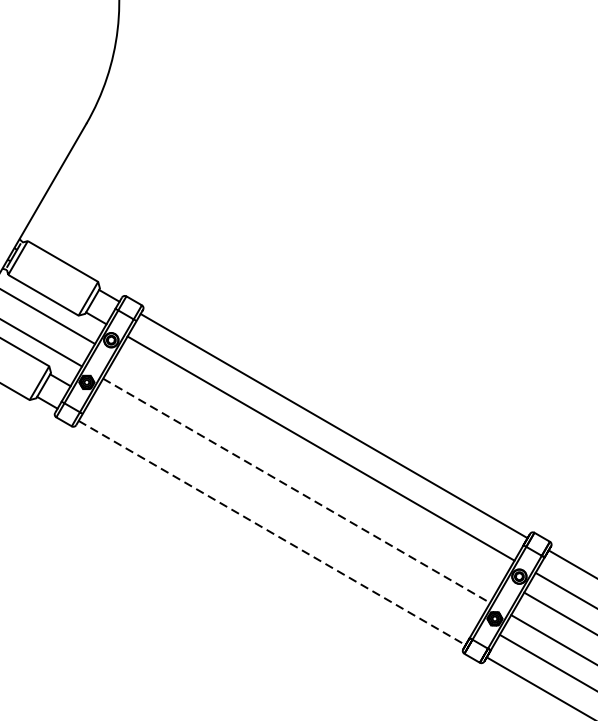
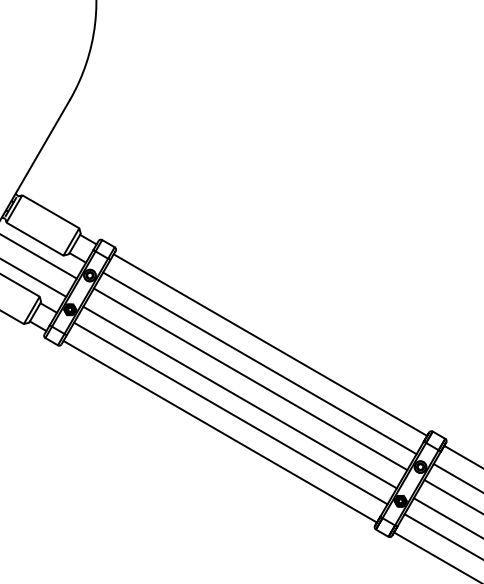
line: (309, 468) -> (250, 379), added
line: (297, 490) -> (240, 397), dashed -> solid
line: (284, 510) -> (230, 413), added
line: (272, 533) -> (220, 432), dashed -> solid

